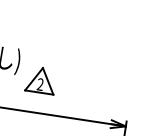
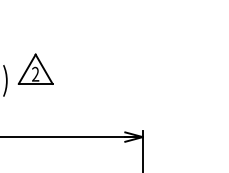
part: (41, 79) -> (35, 68), moved

